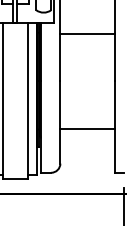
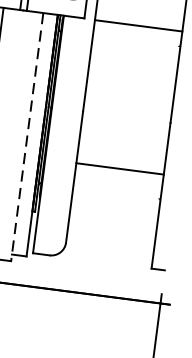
line: (87, 33) -> (138, 25), moved
line: (27, 101) -> (26, 137), solid -> dashed
line: (87, 128) -> (119, 168), moved

